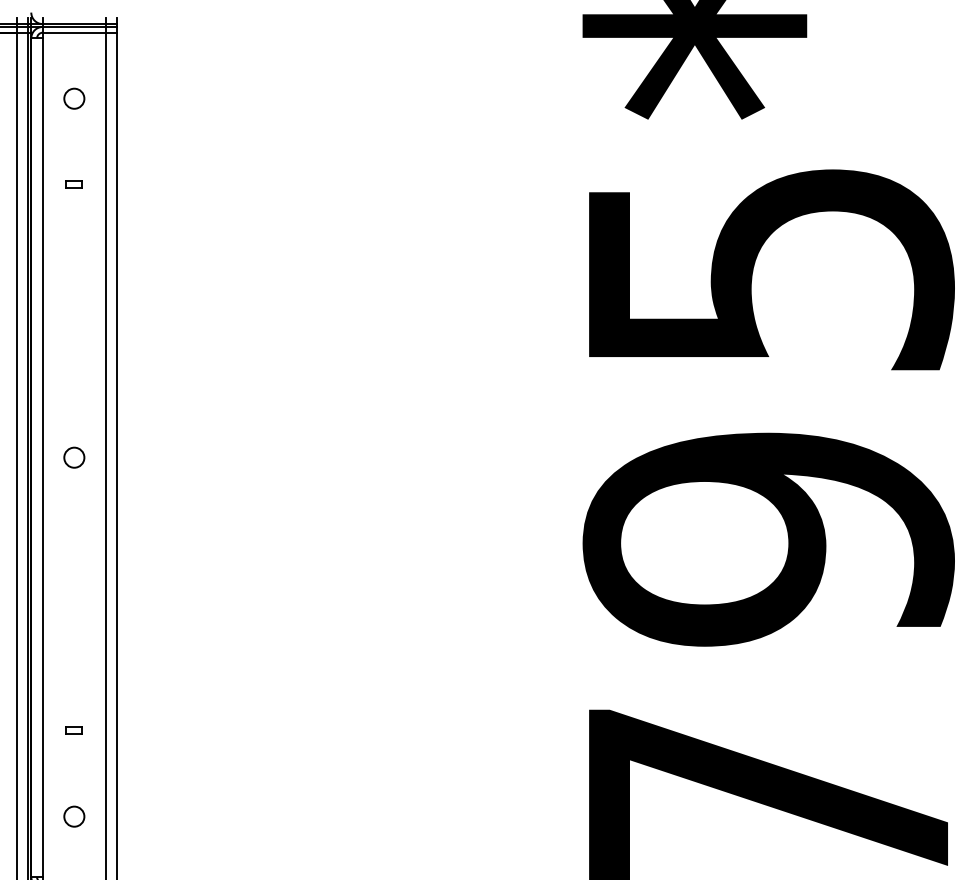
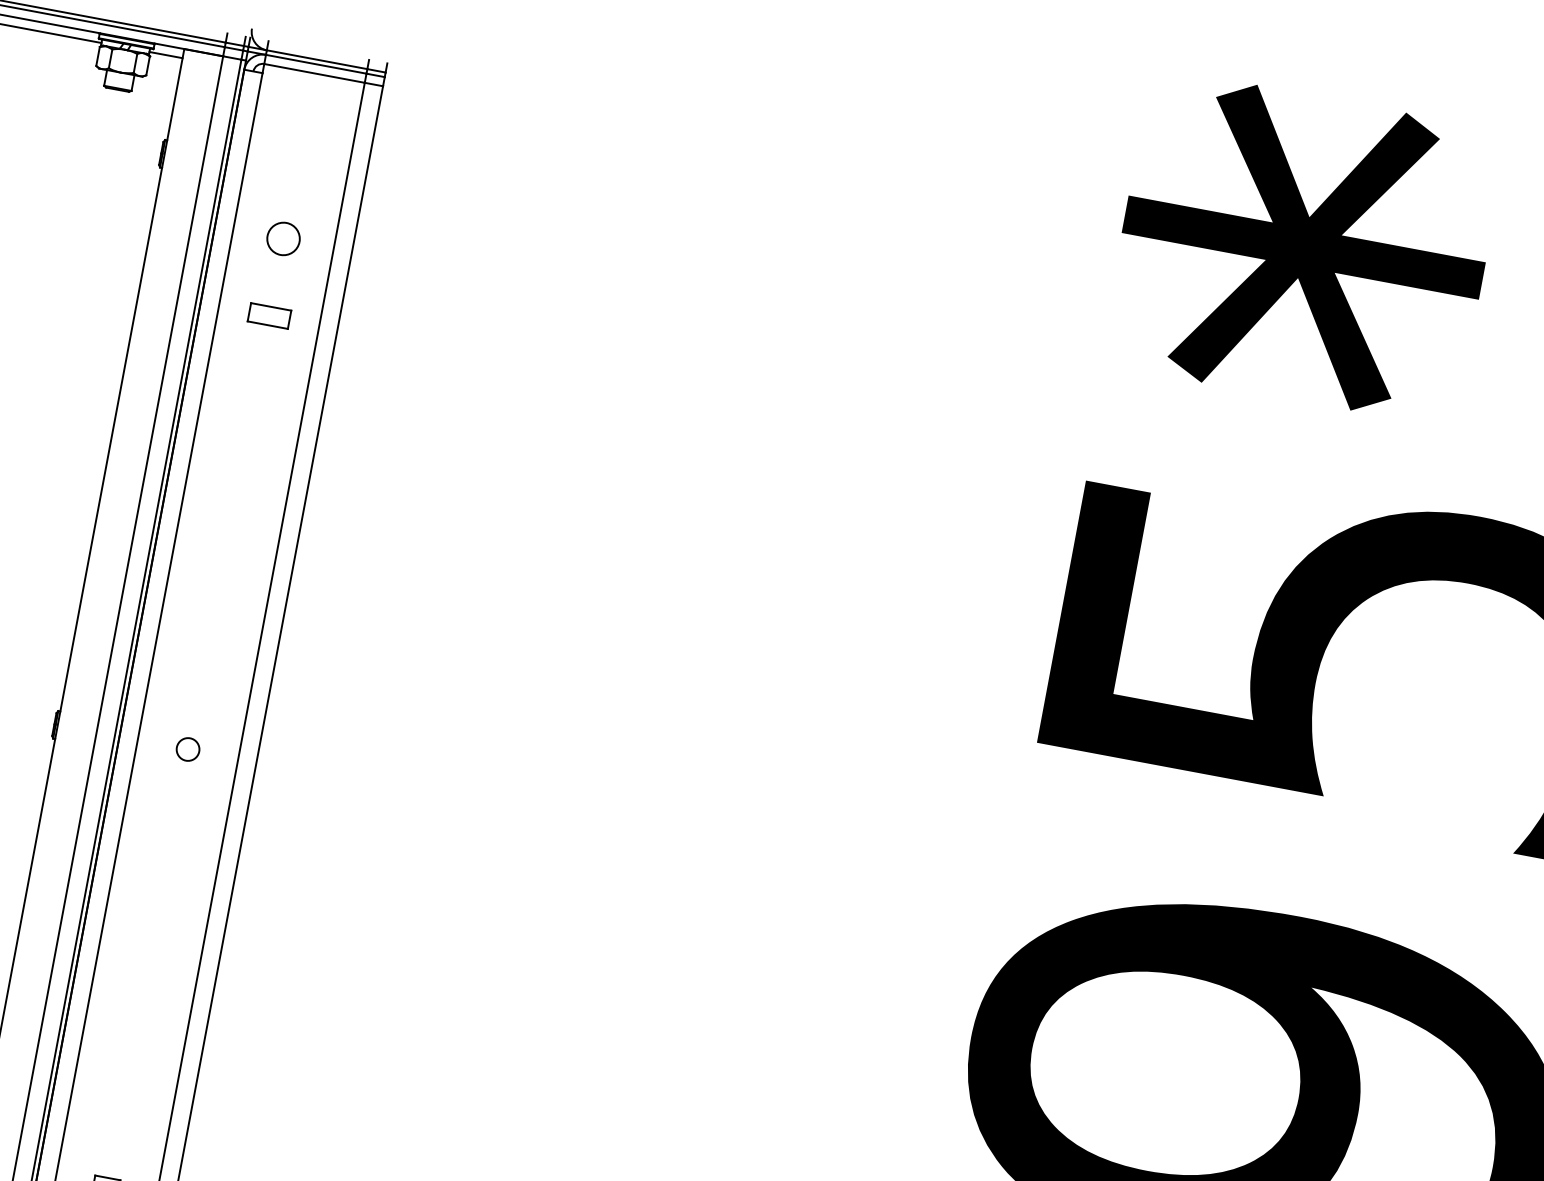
circle: (74, 98) -> (283, 238), moved
part: (73, 184) -> (267, 314), size x1.6
circle: (74, 457) -> (188, 749), size x0.7

